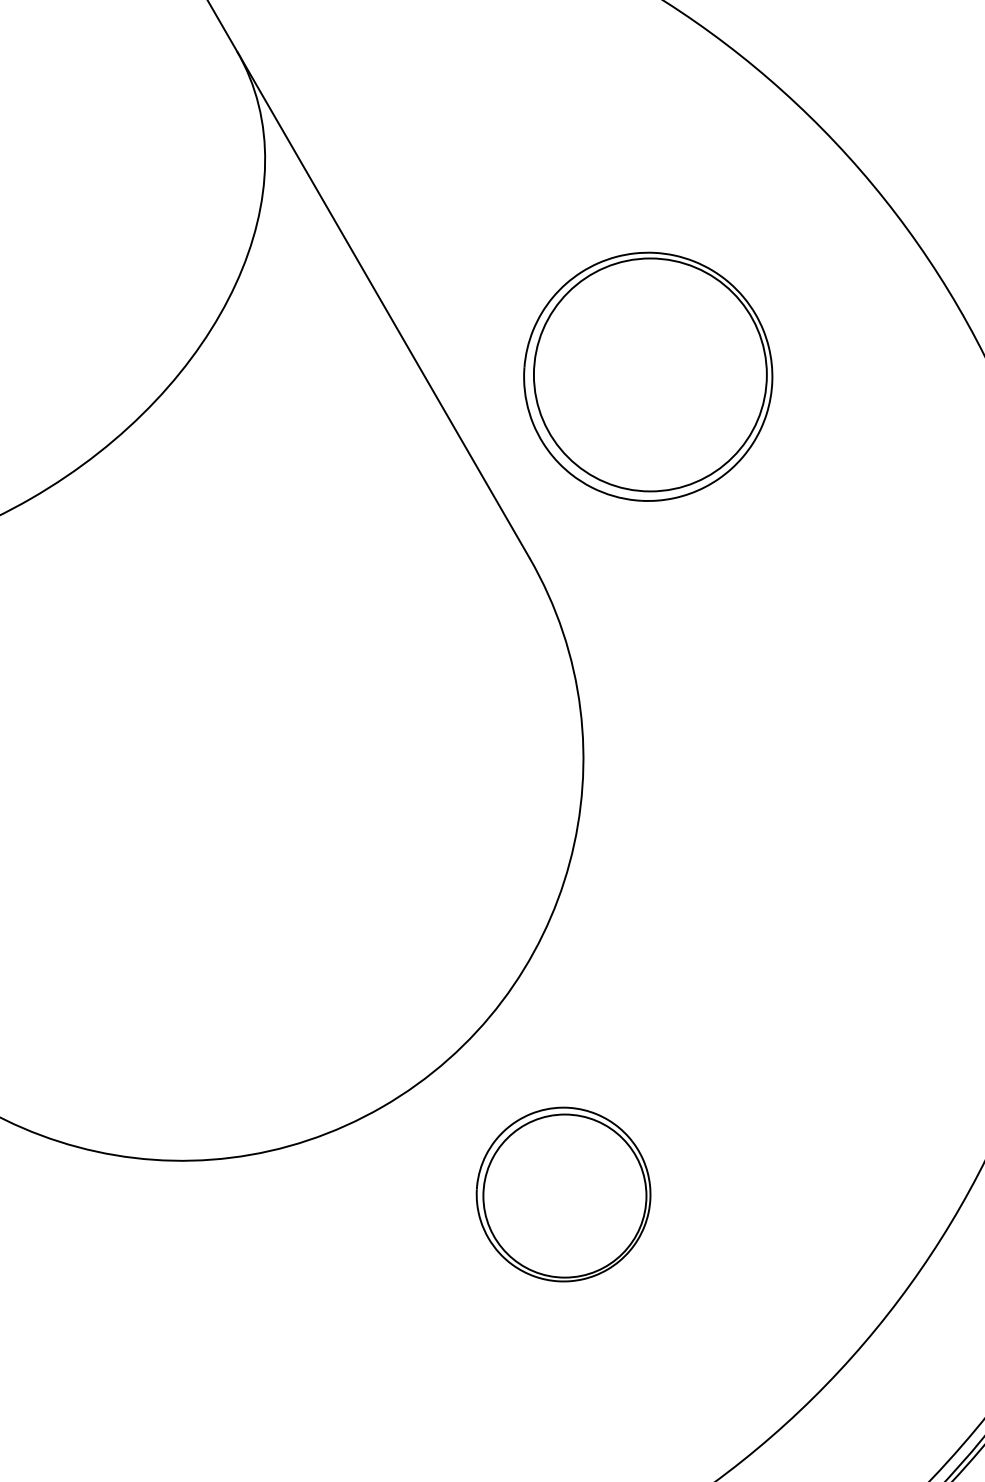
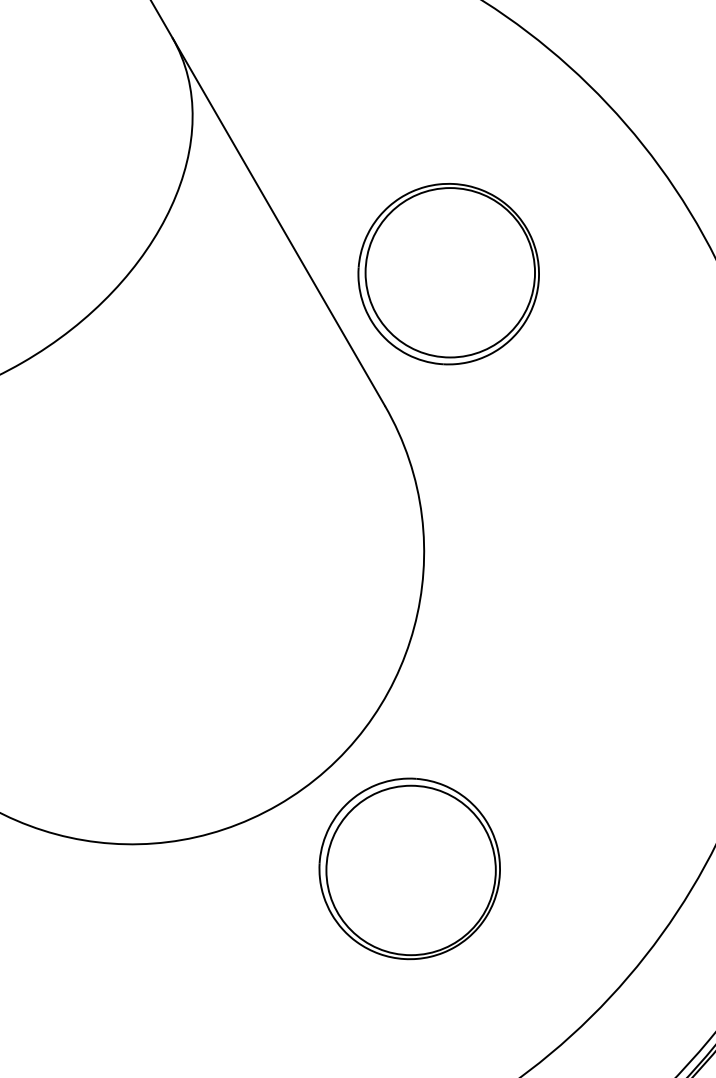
part: (648, 376) -> (448, 273), moved
part: (563, 1194) -> (409, 868), size x1.43

